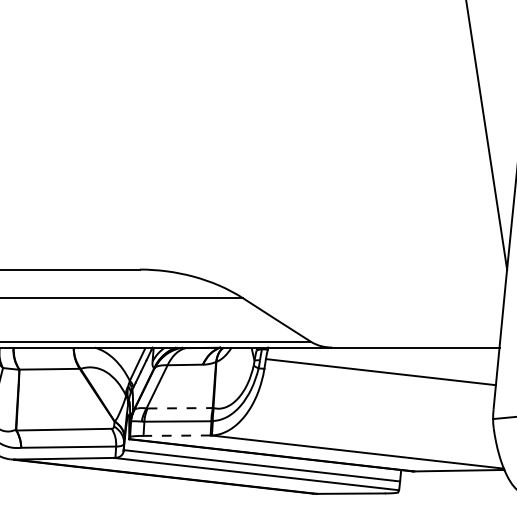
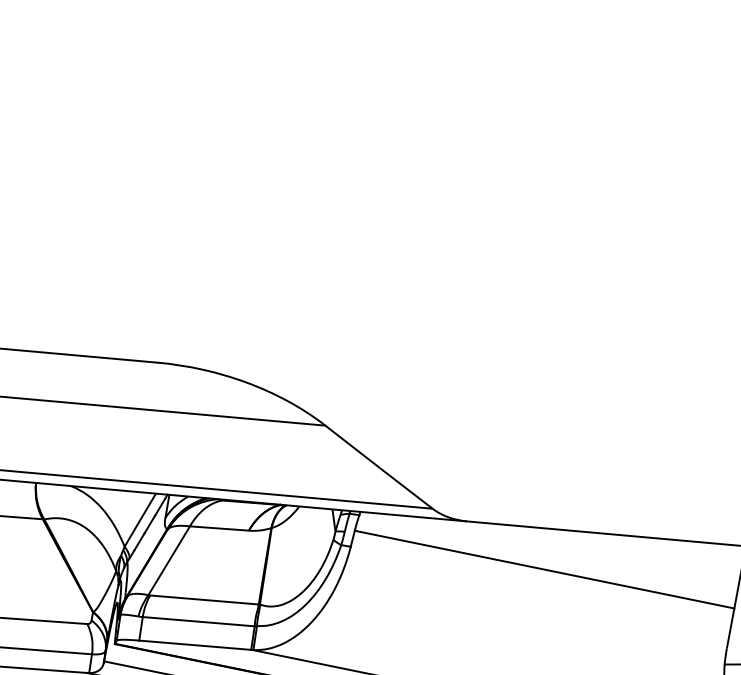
line: (180, 408) -> (204, 600), dashed -> solid
line: (177, 435) -> (195, 644), dashed -> solid

